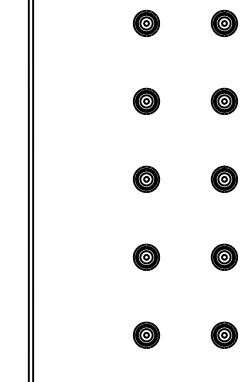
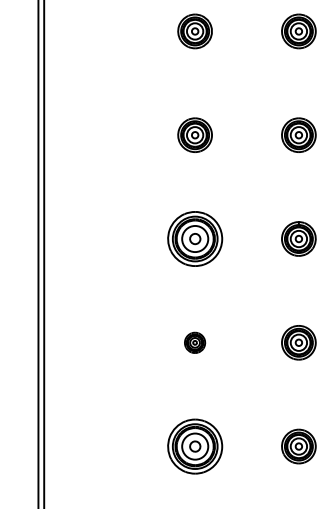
part: (146, 178) -> (194, 238), size x1.6
part: (146, 257) -> (194, 342), size x0.6
part: (146, 335) -> (194, 446), size x1.6

